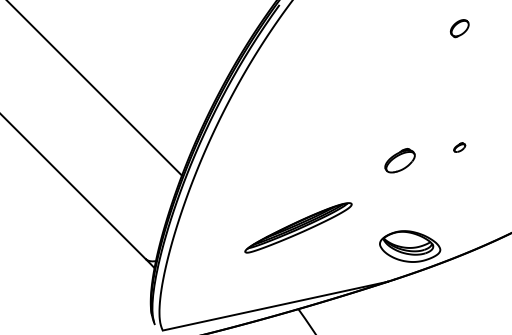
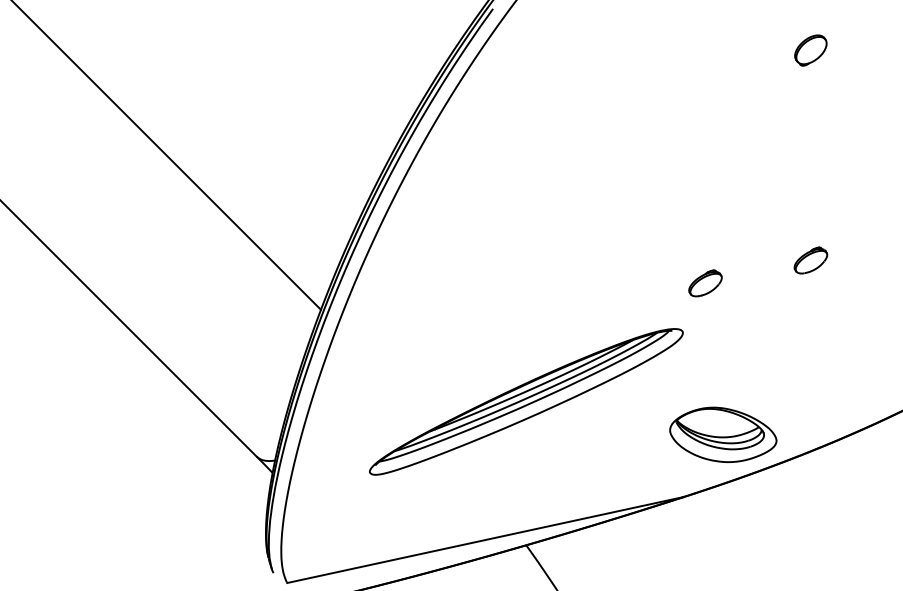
part: (459, 147) -> (810, 260), size x1.67
part: (399, 160) -> (704, 283), size x0.62
part: (298, 227) -> (526, 401), size x1.67

